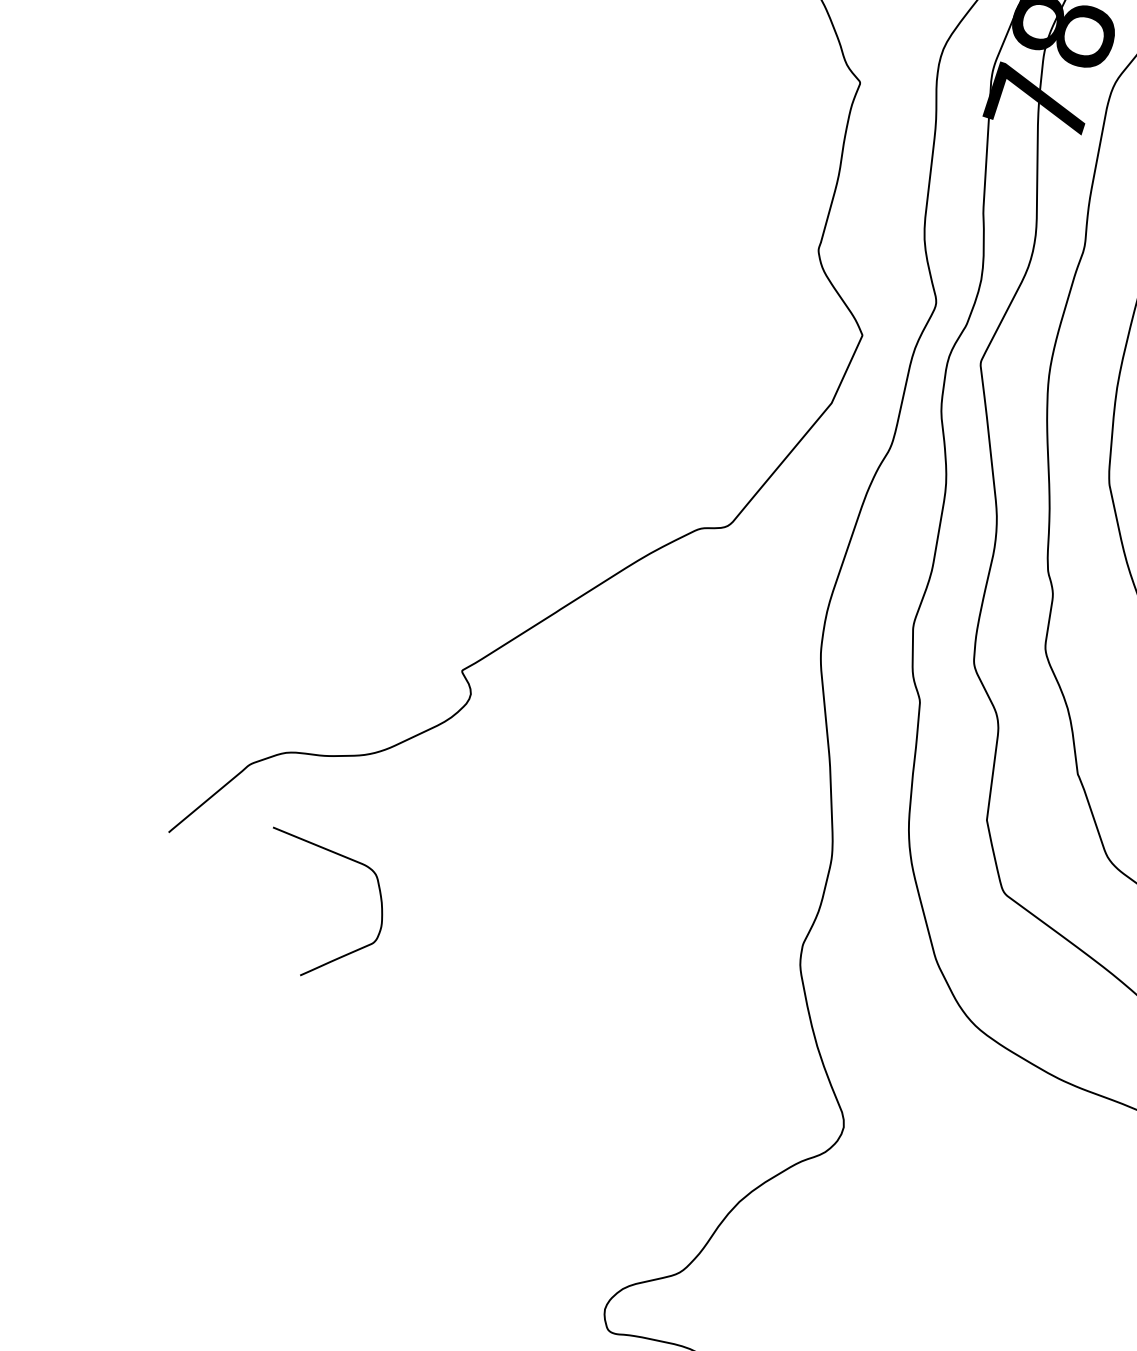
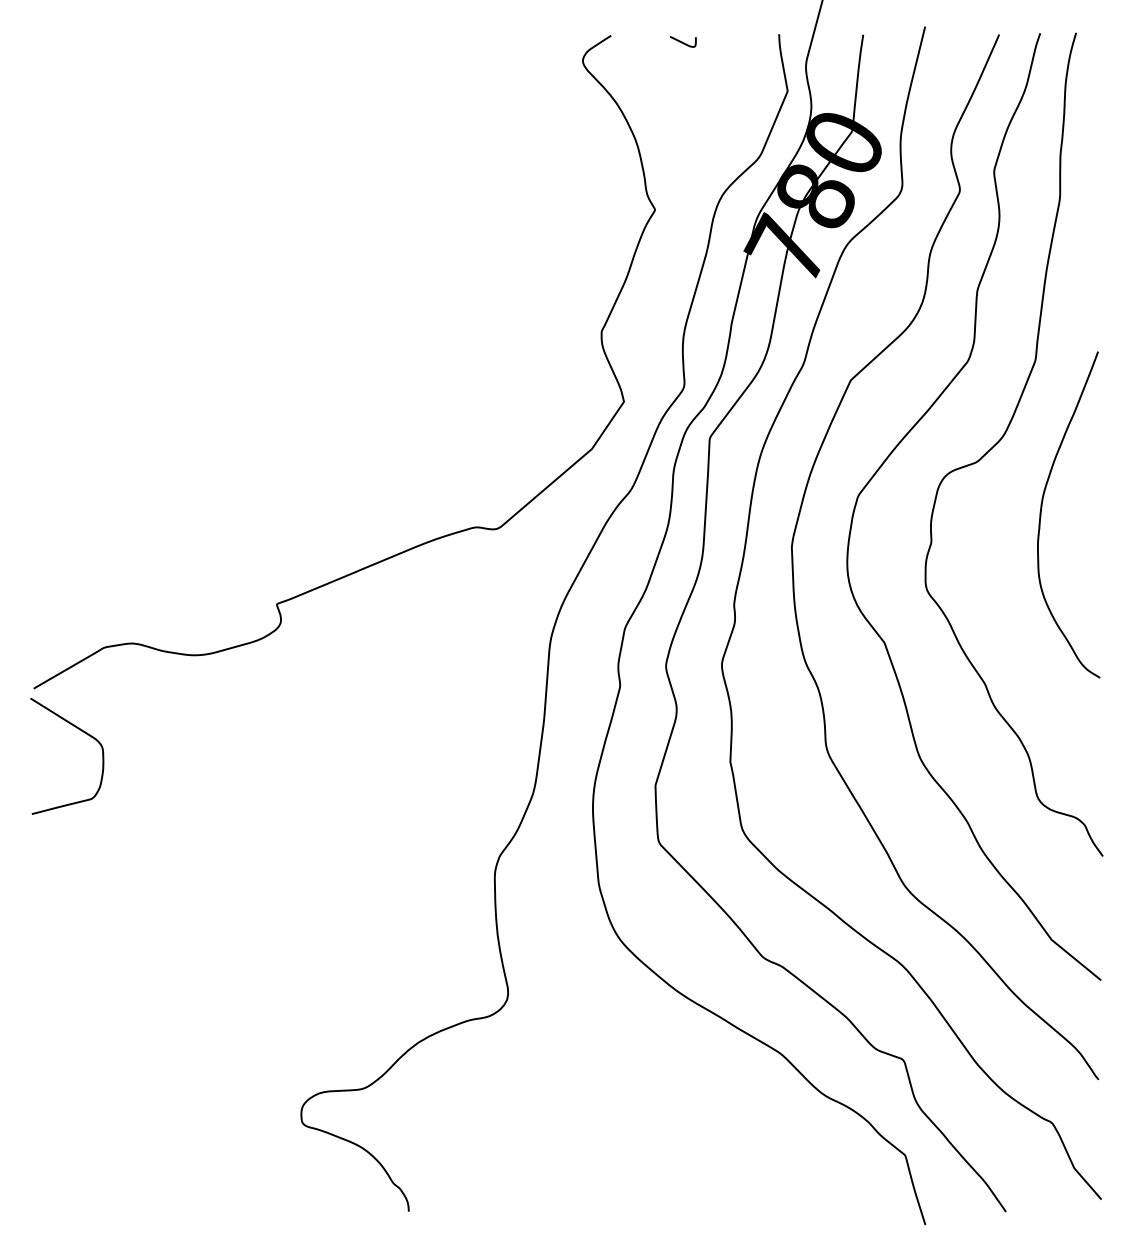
curve: (342, 857) -> (79, 730), moved

